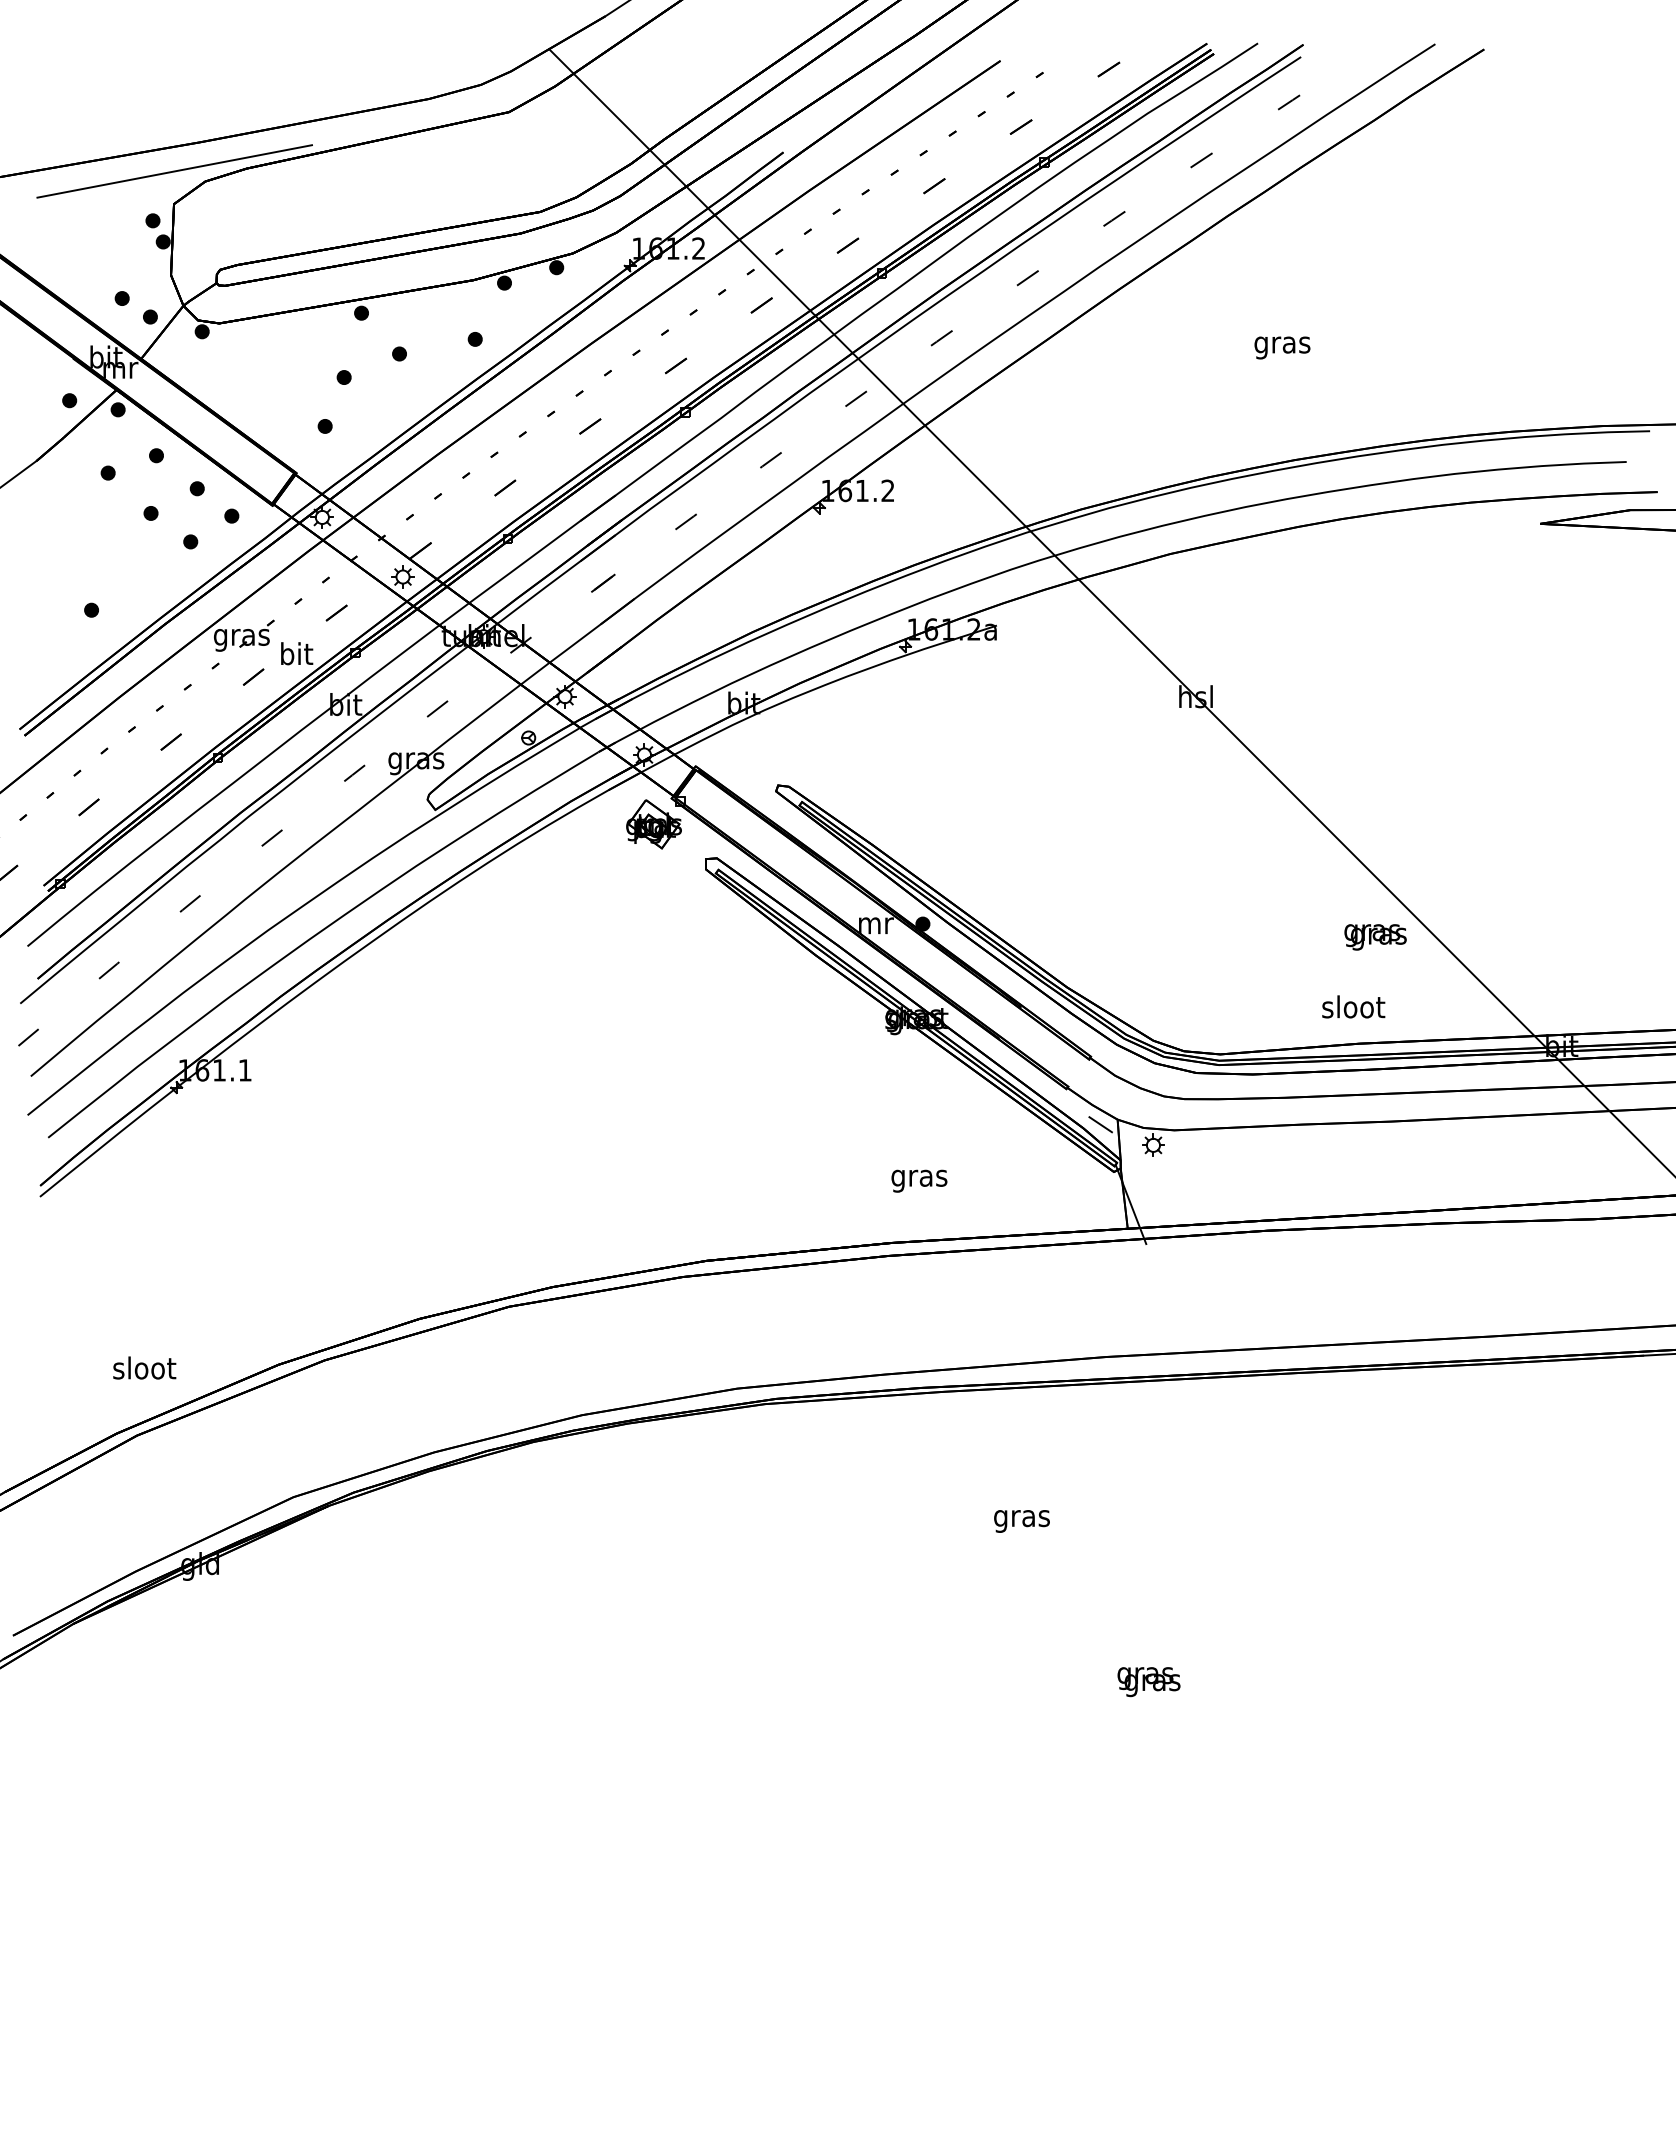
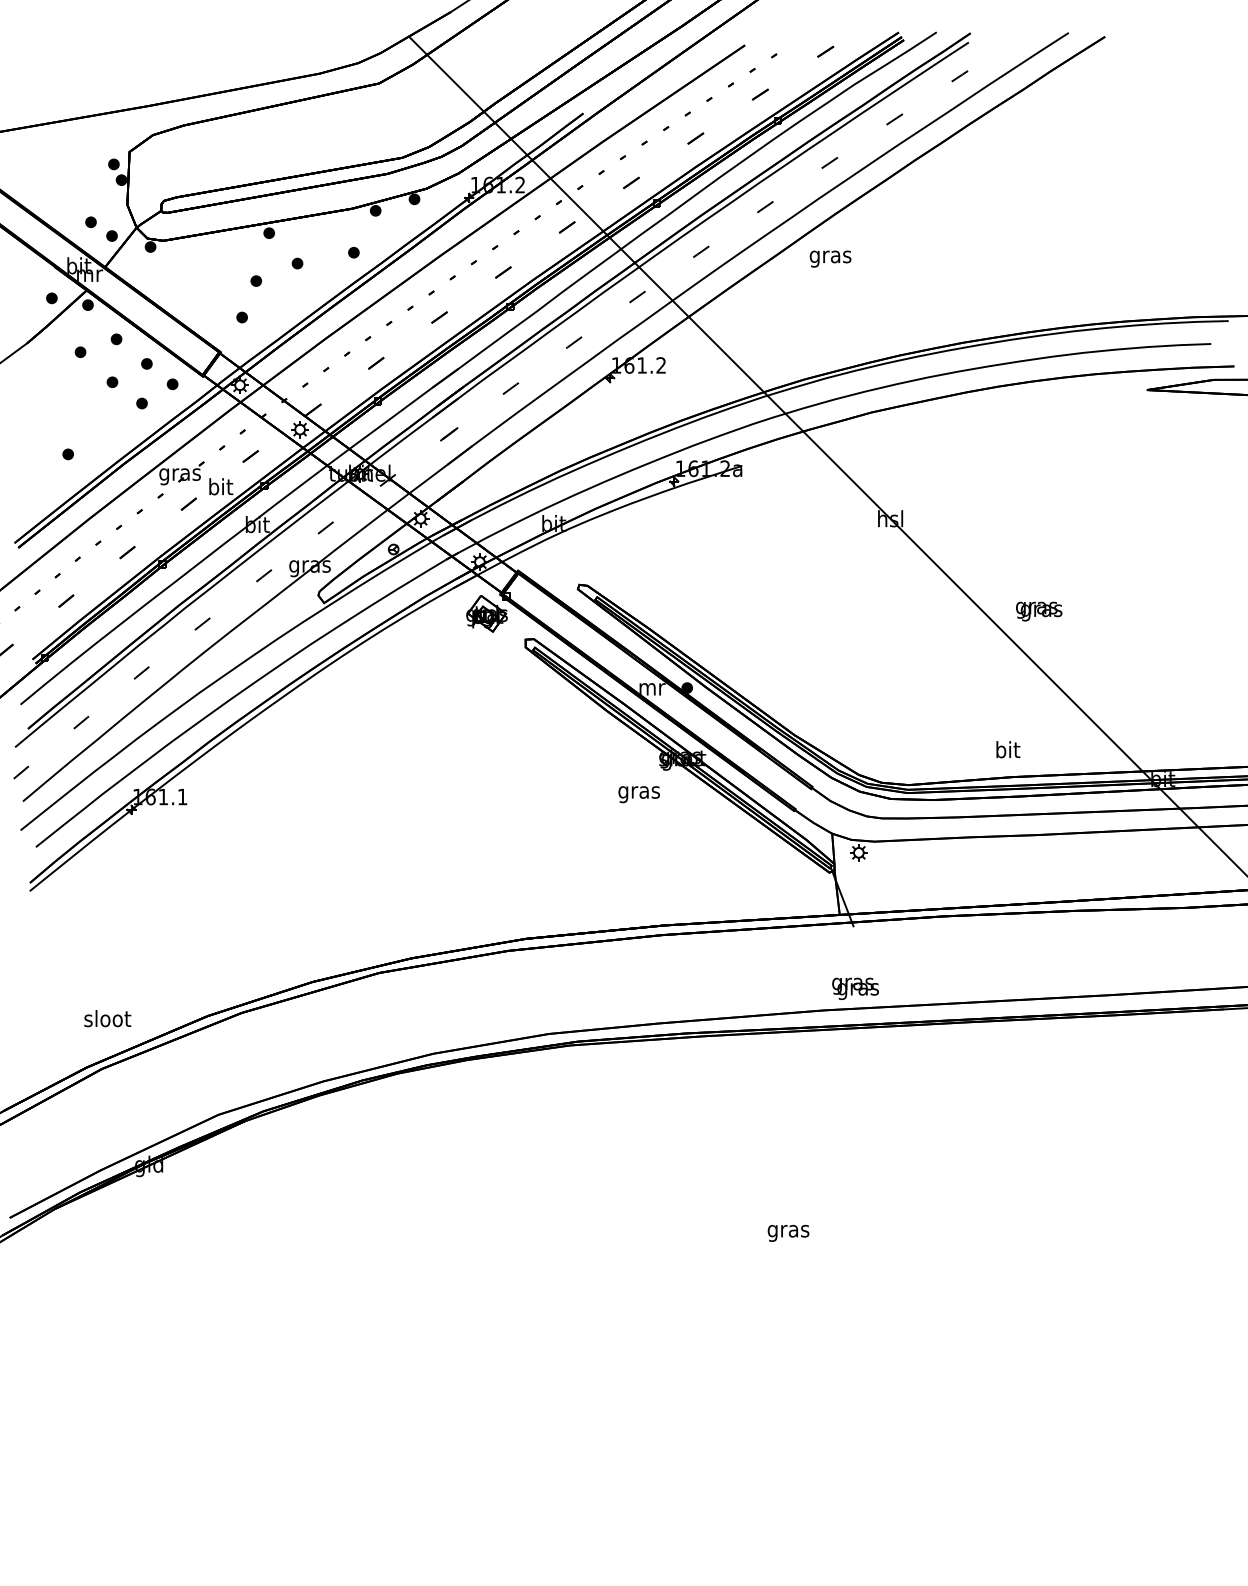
line: (174, 171) -> (129, 127), removed
text: (1282, 347) -> (830, 258), moved
text: (1375, 937) -> (1039, 611), moved
text: (1353, 1006) -> (1007, 749), sloot -> bit
line: (1100, 1124) -> (819, 837), removed
text: (919, 1180) -> (639, 794), moved
text: (1021, 1521) -> (788, 1233), moved
text: (1148, 1682) -> (855, 989), moved

